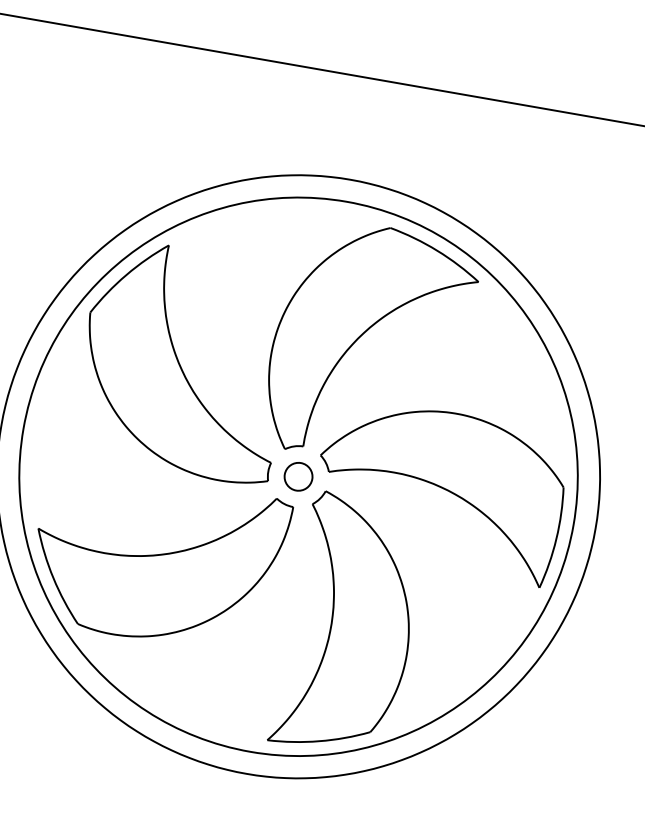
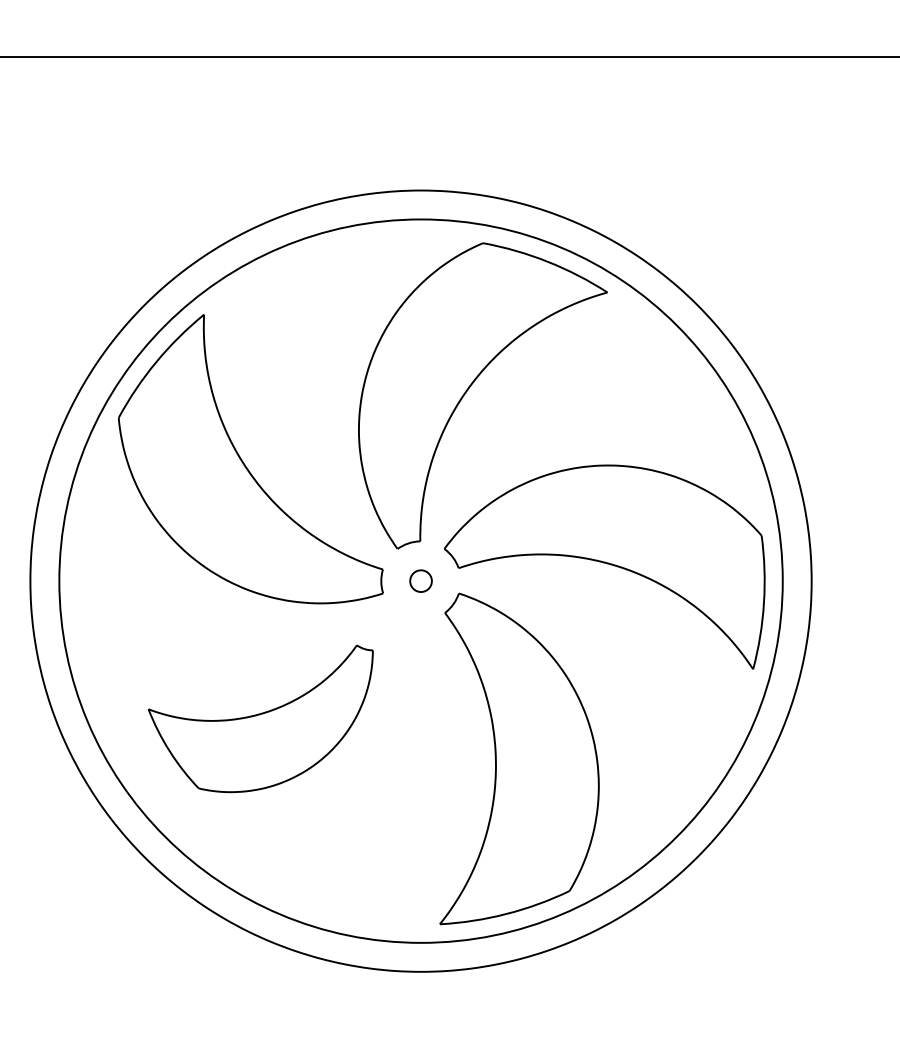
circle: (298, 476) -> (420, 581), size x0.6
part: (158, 559) -> (260, 718), size x0.7

